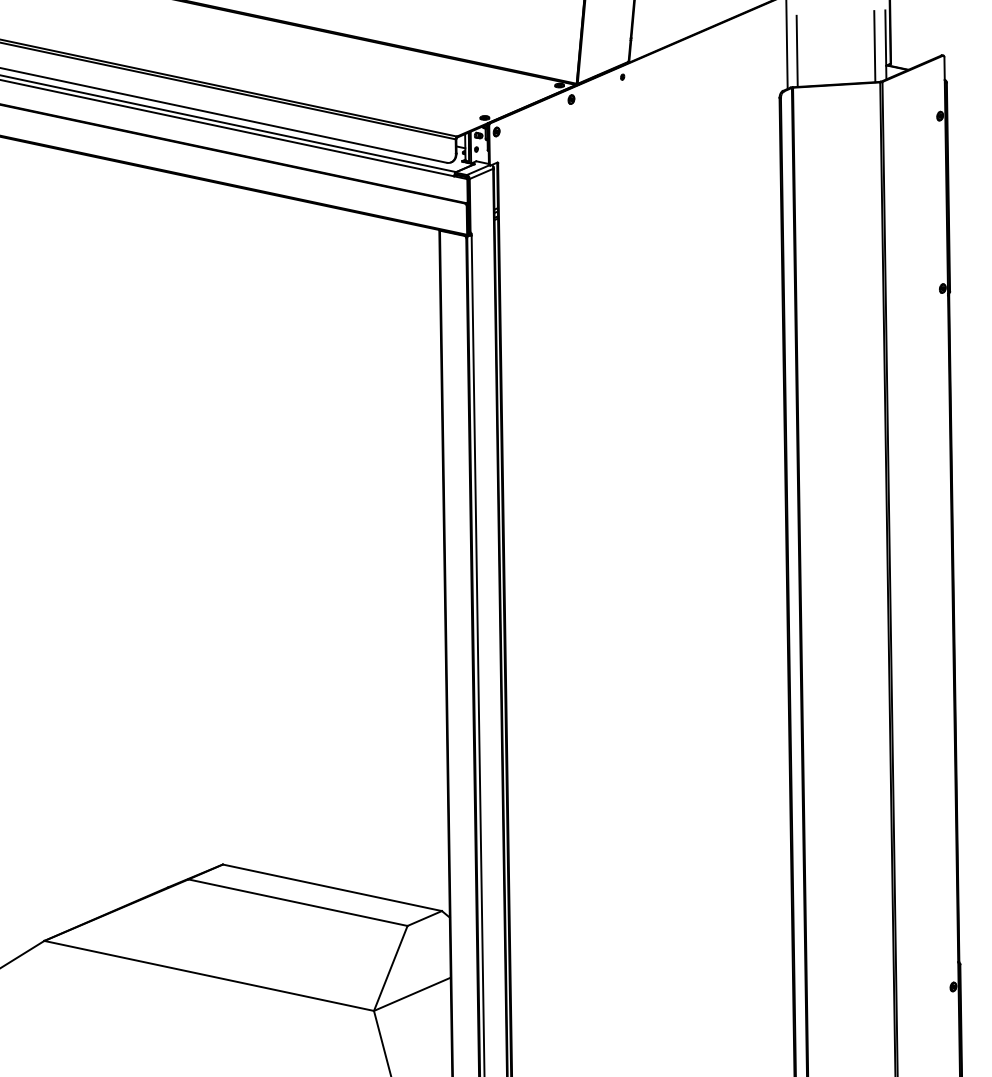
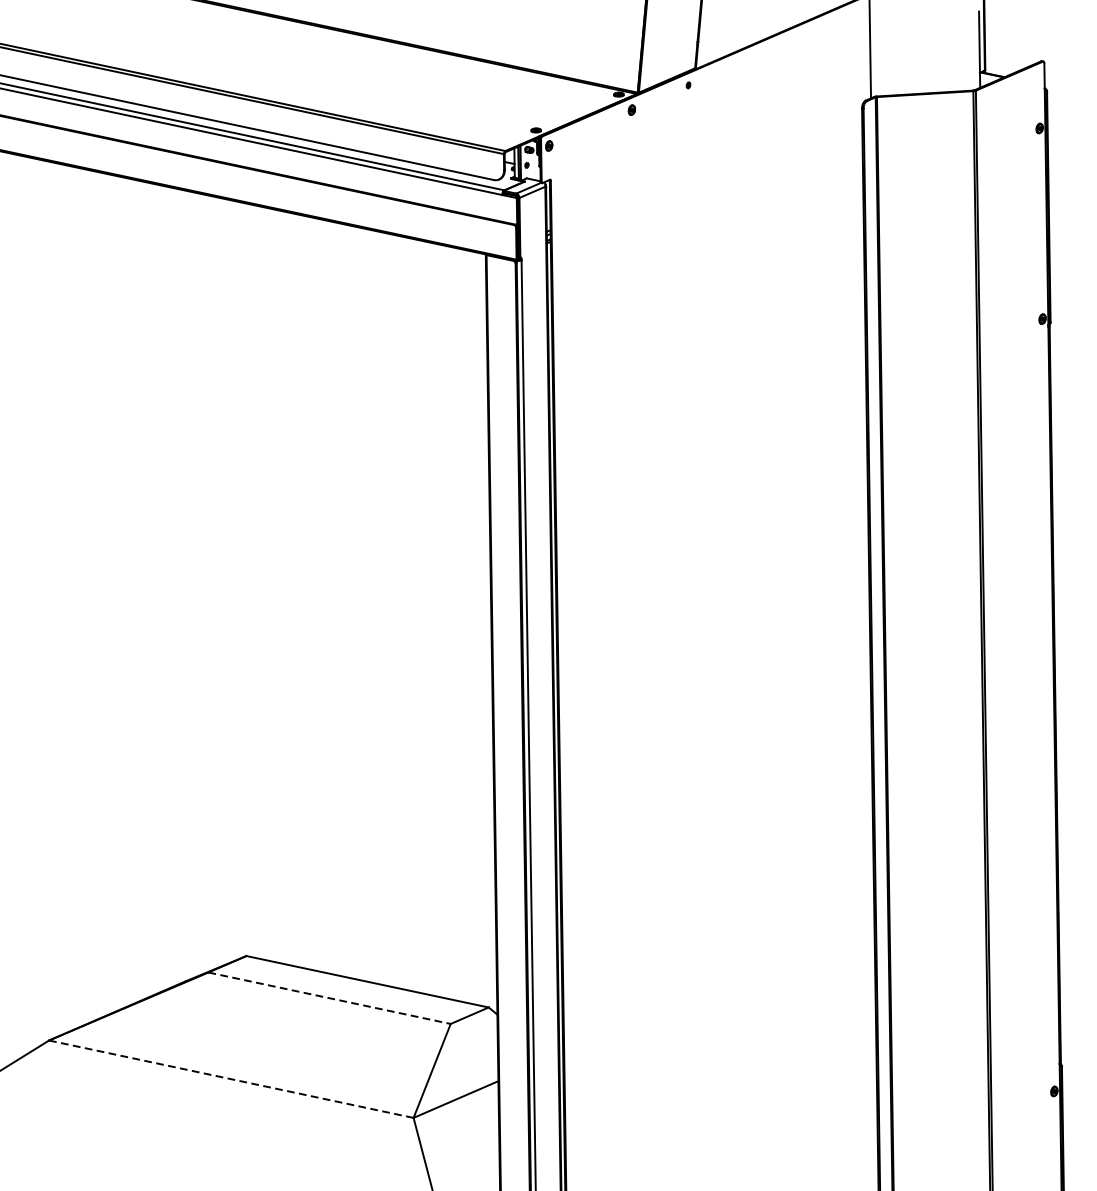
line: (874, 46) -> (967, 51), removed
line: (796, 50) -> (880, 55), removed
line: (298, 902) -> (330, 998), solid -> dashed
line: (209, 976) -> (231, 1079), solid -> dashed

